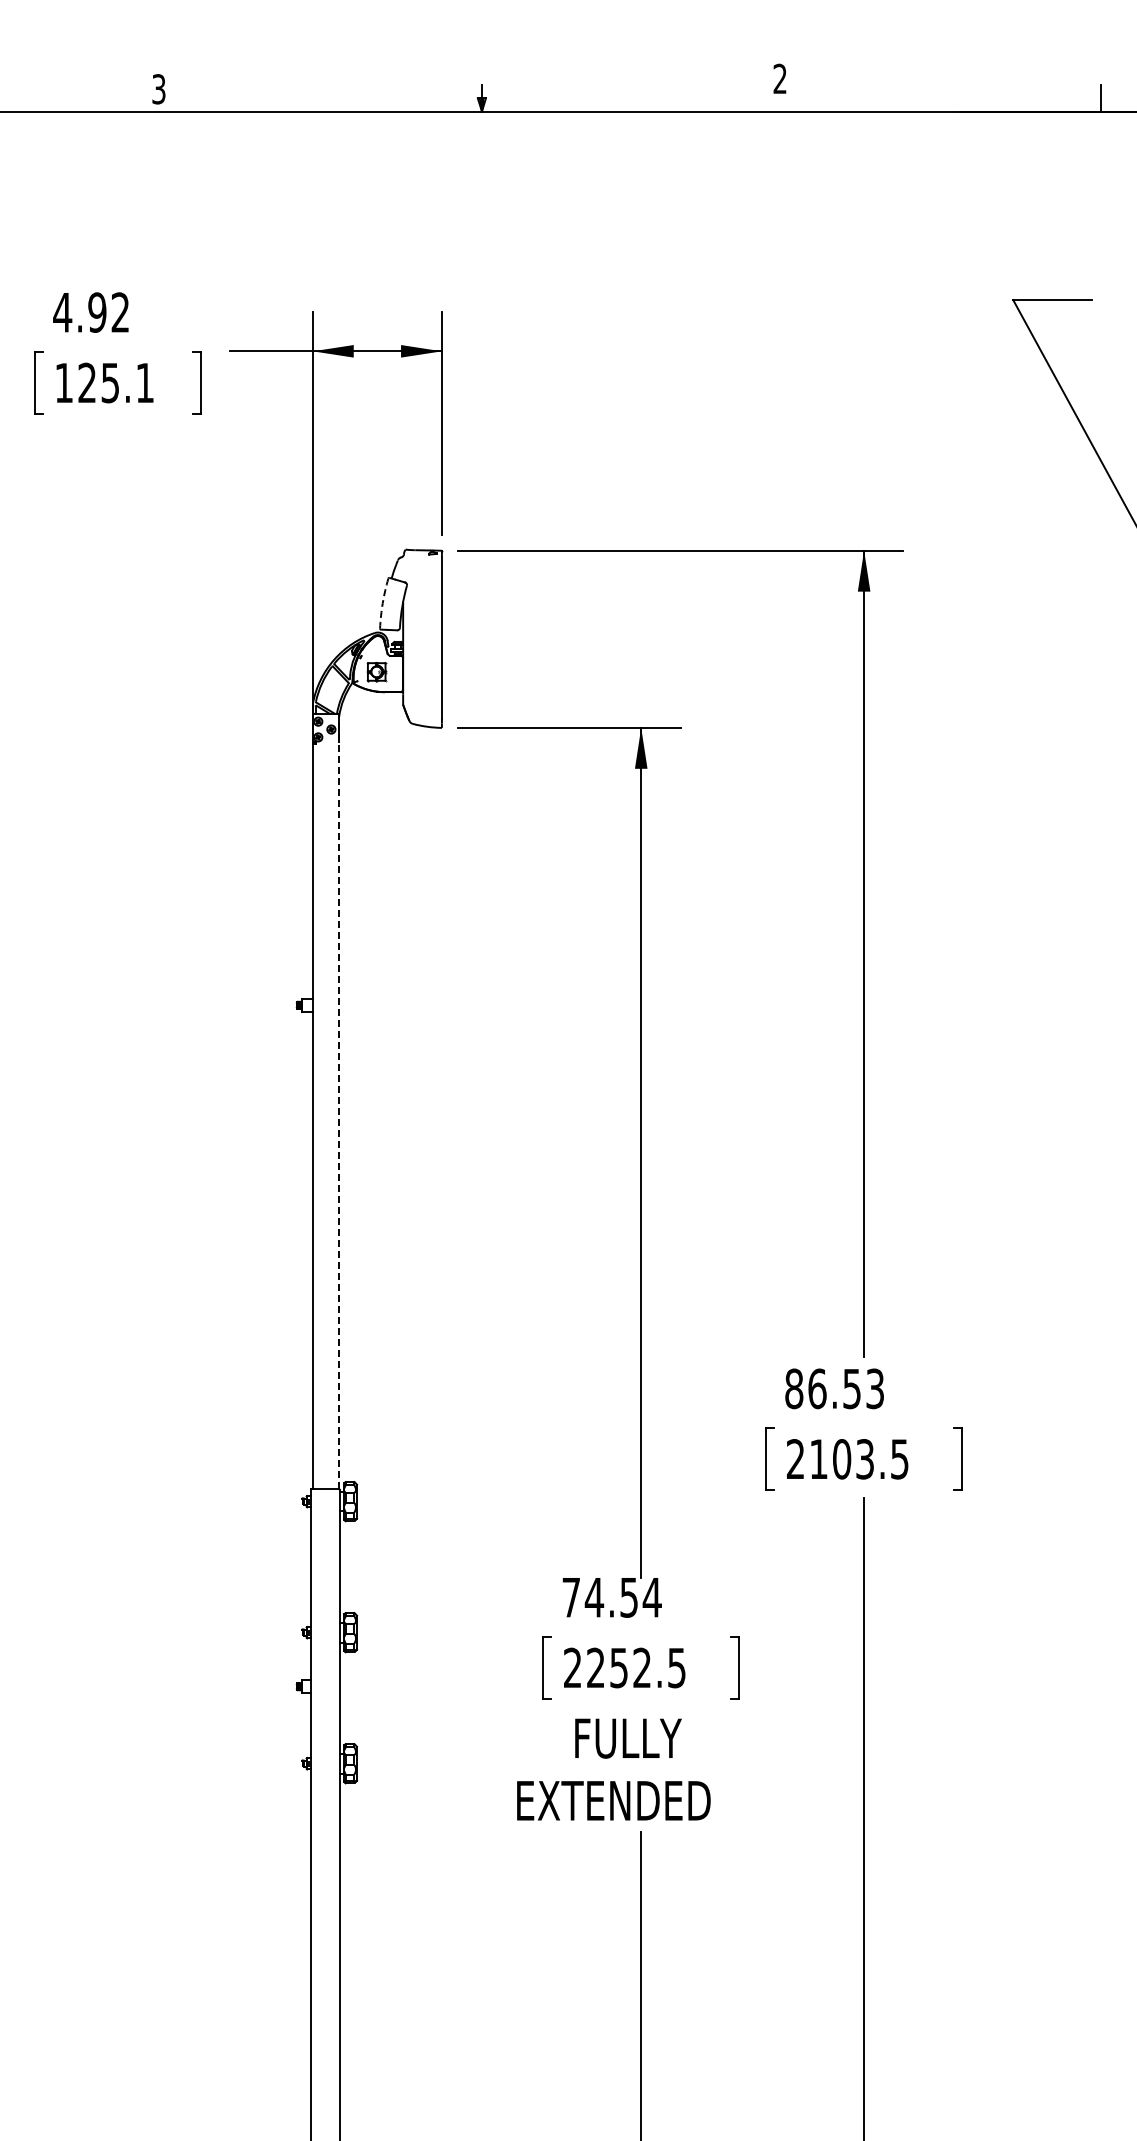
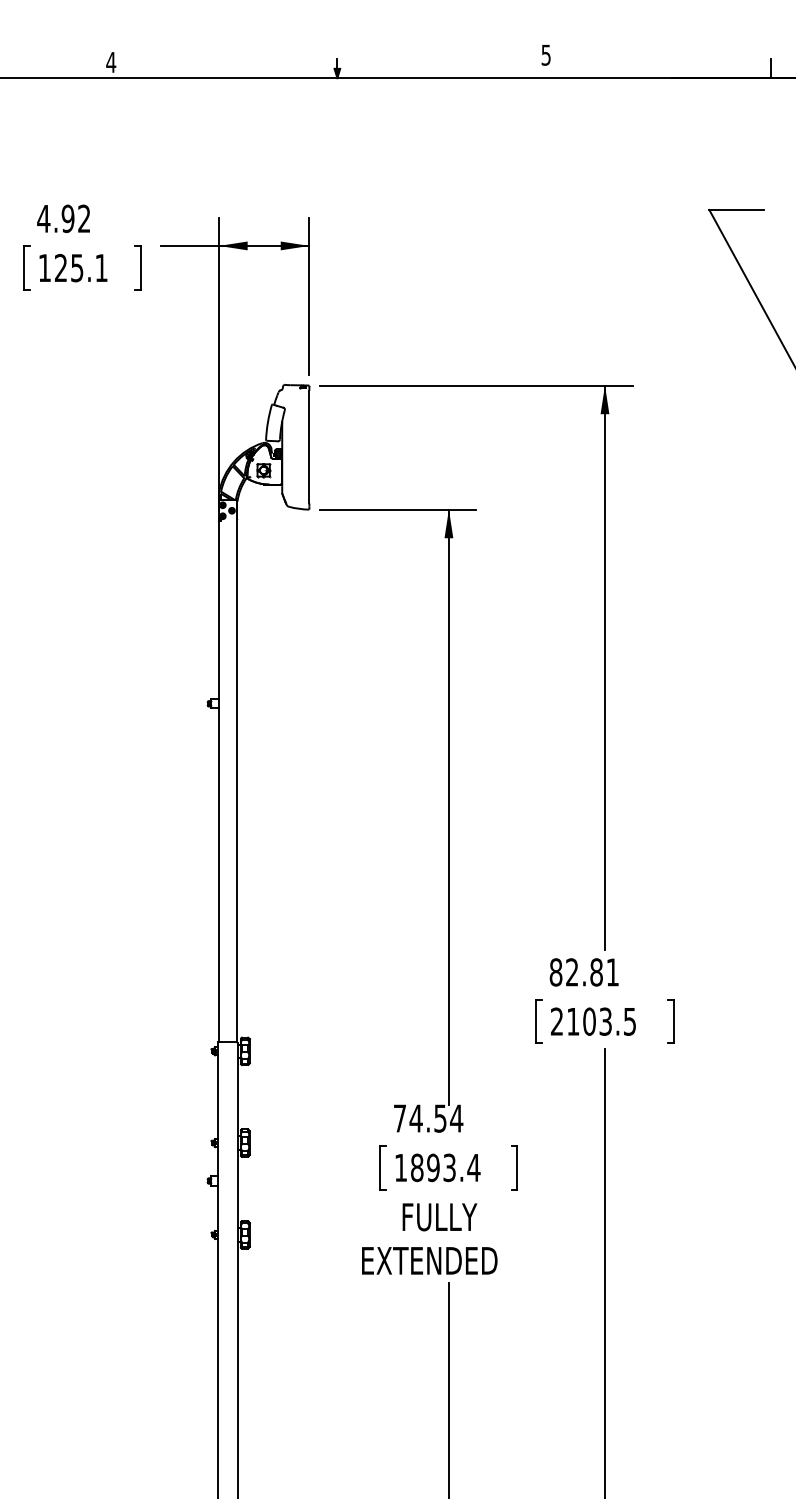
text: (779, 78) -> (545, 54), 2 -> 5
text: (158, 89) -> (110, 62), 3 -> 4
arc: (382, 603) -> (267, 422), dashed -> solid
line: (339, 1102) -> (237, 771), dashed -> solid
text: (845, 1388) -> (591, 972), 86.53 -> 82.81
text: (625, 1667) -> (437, 1167), 2252.5 -> 1893.4

